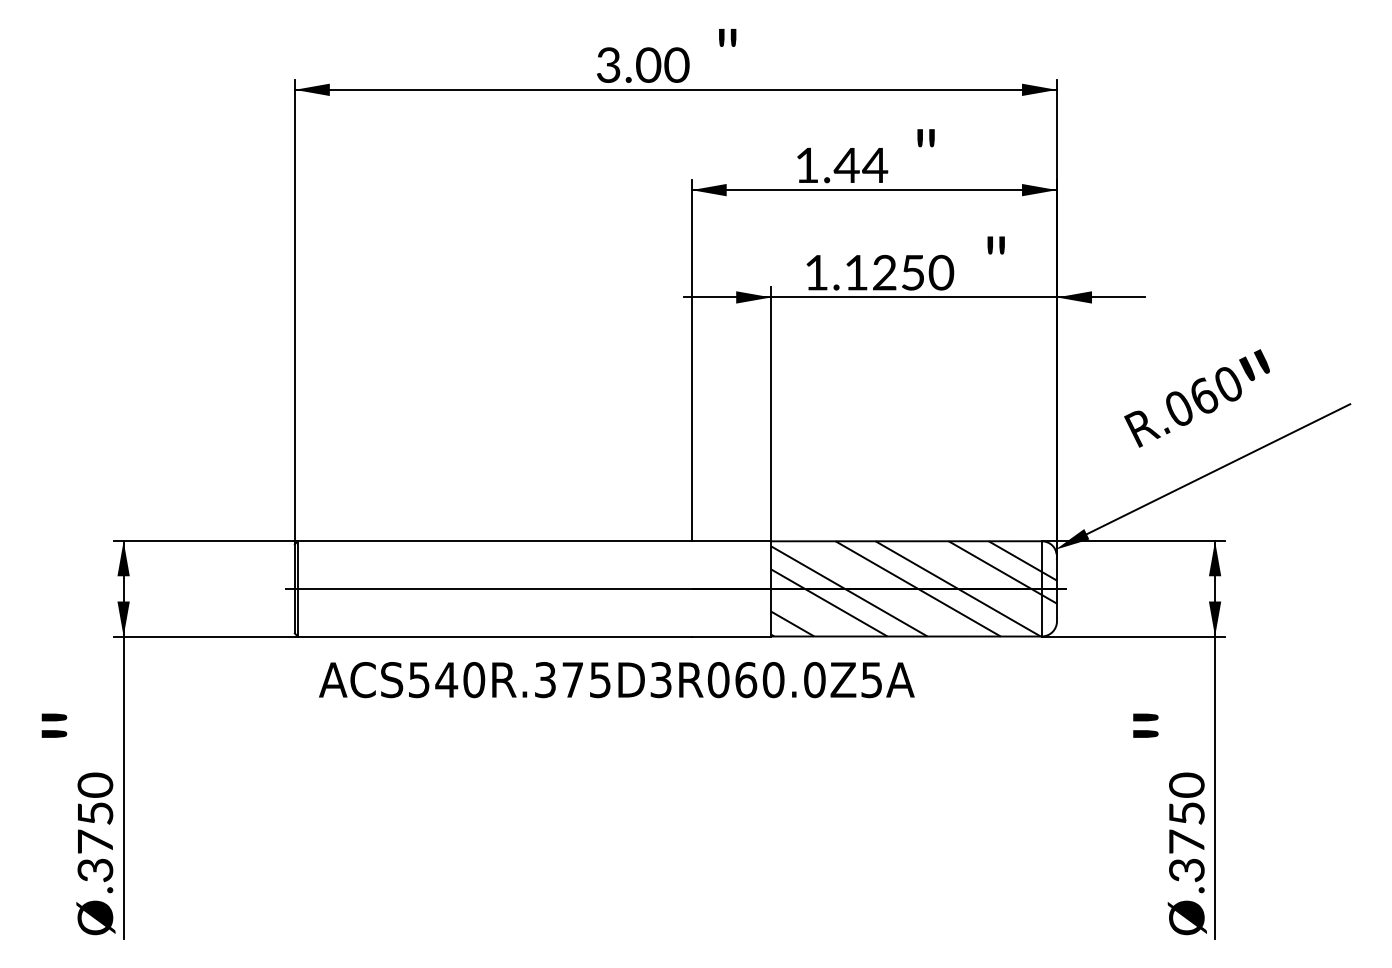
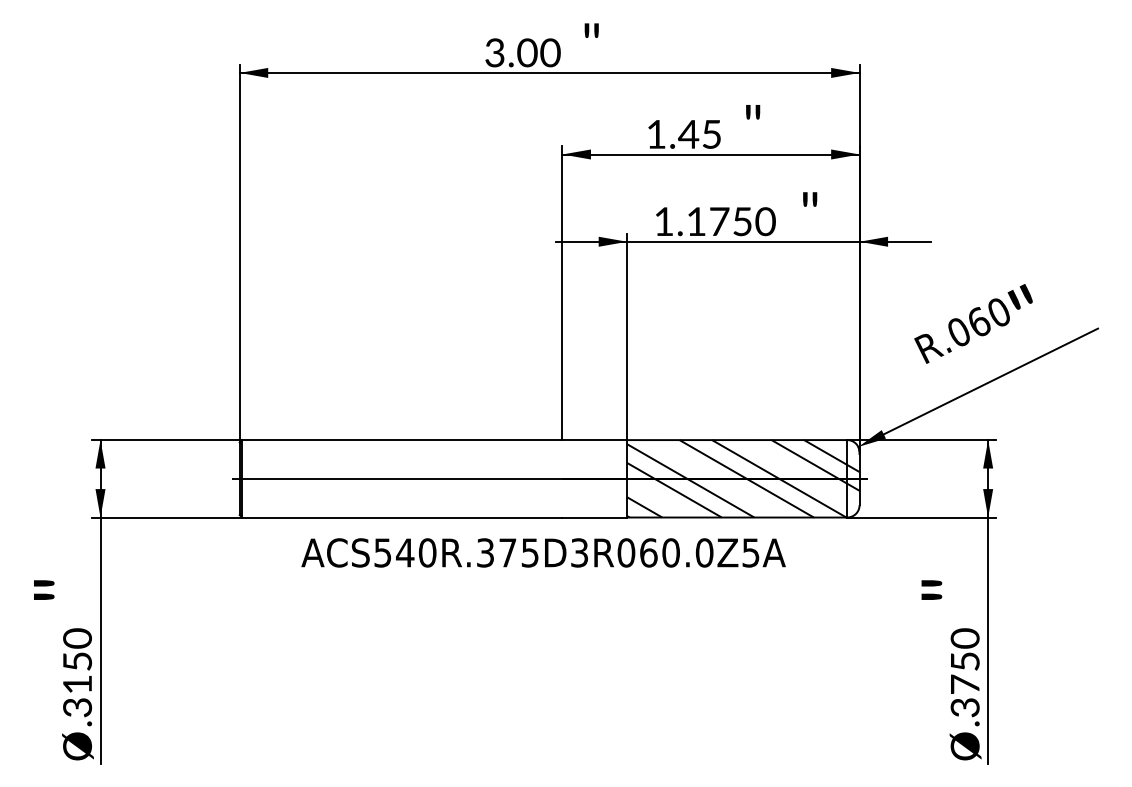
text: (874, 165) -> (711, 134), 1.44 -> 1.45
text: (884, 272) -> (719, 221), 1.1250 -> 1.1750
text: (616, 679) -> (543, 552), moved
text: (95, 840) -> (77, 683), .3750 -> .3150

